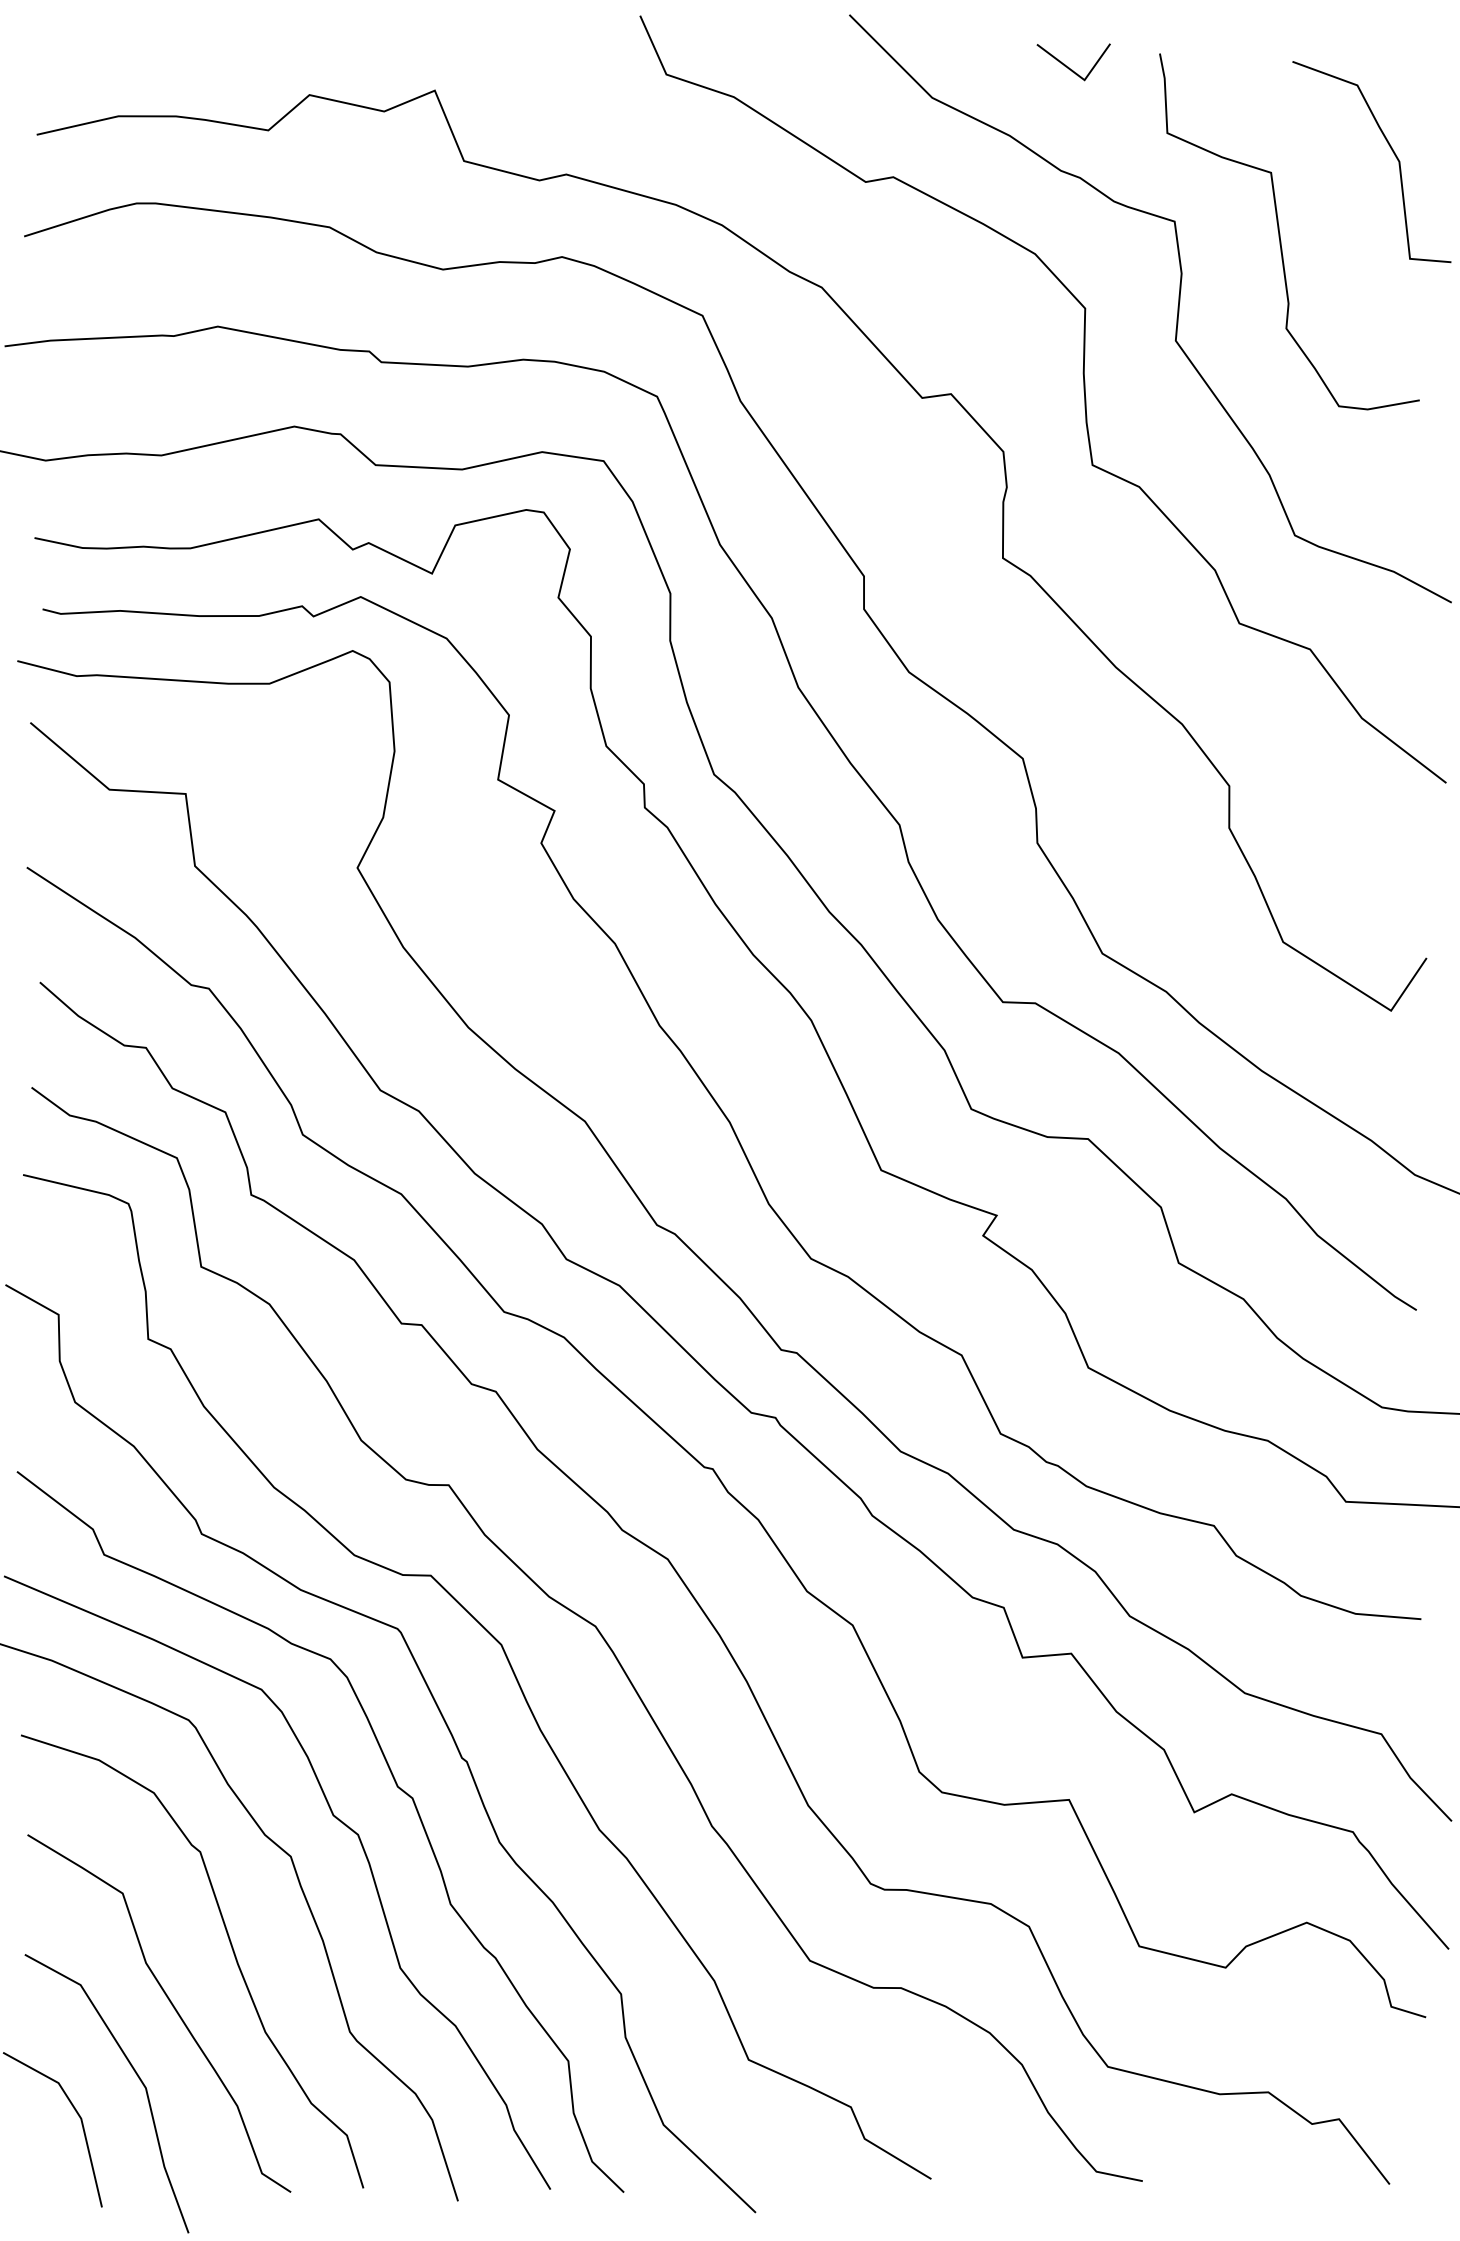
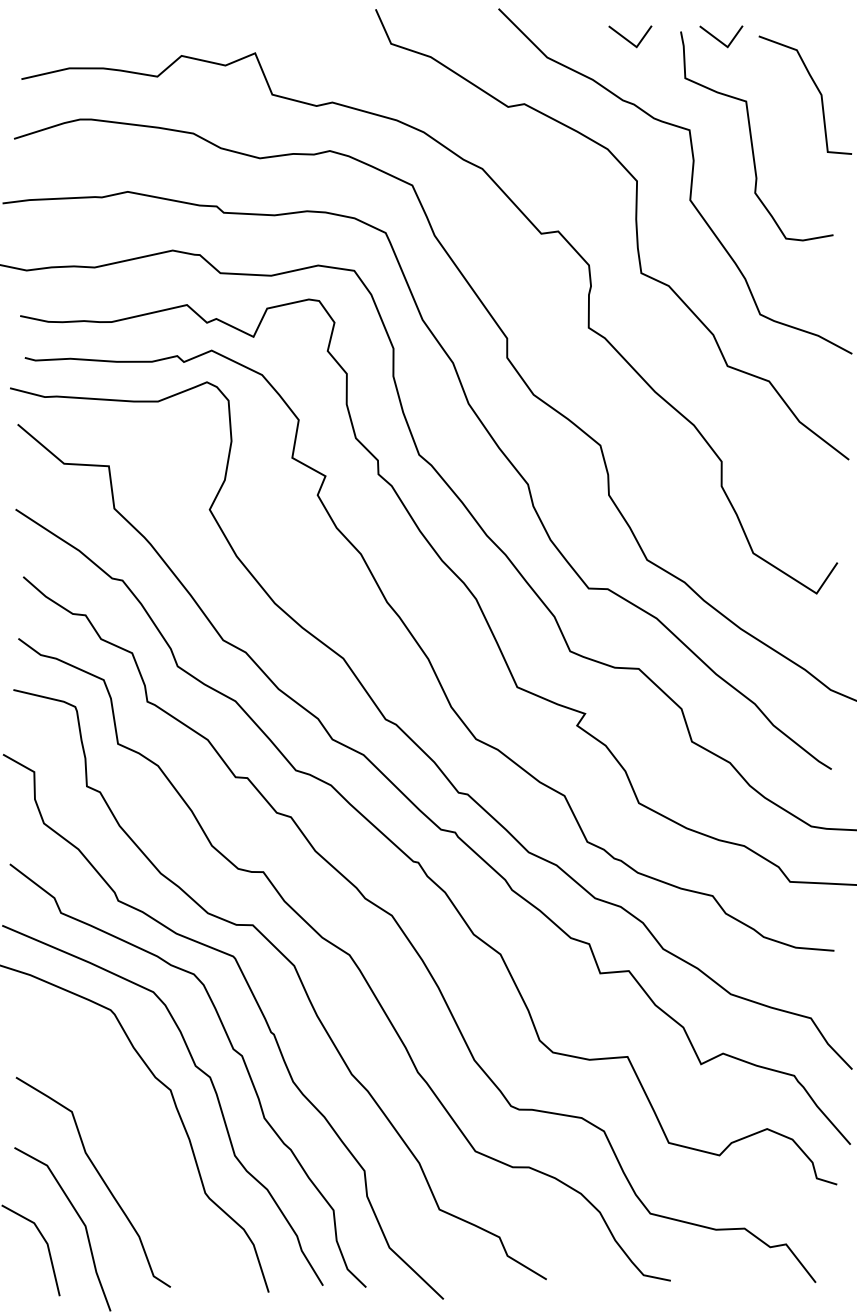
line: (1225, 67) -> (719, 39), added
curve: (230, 1949) -> (135, 1144), removed

